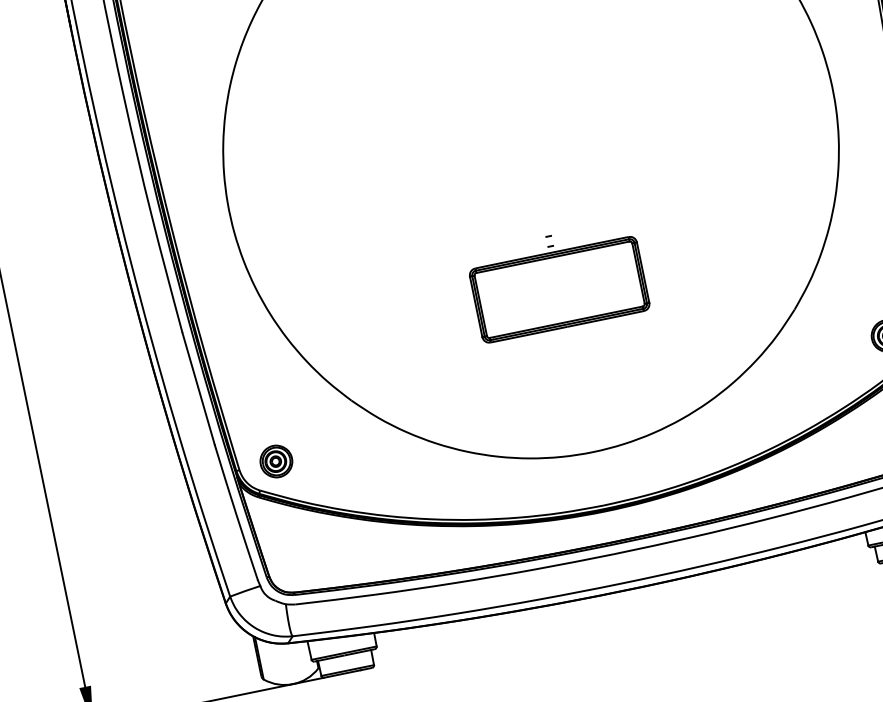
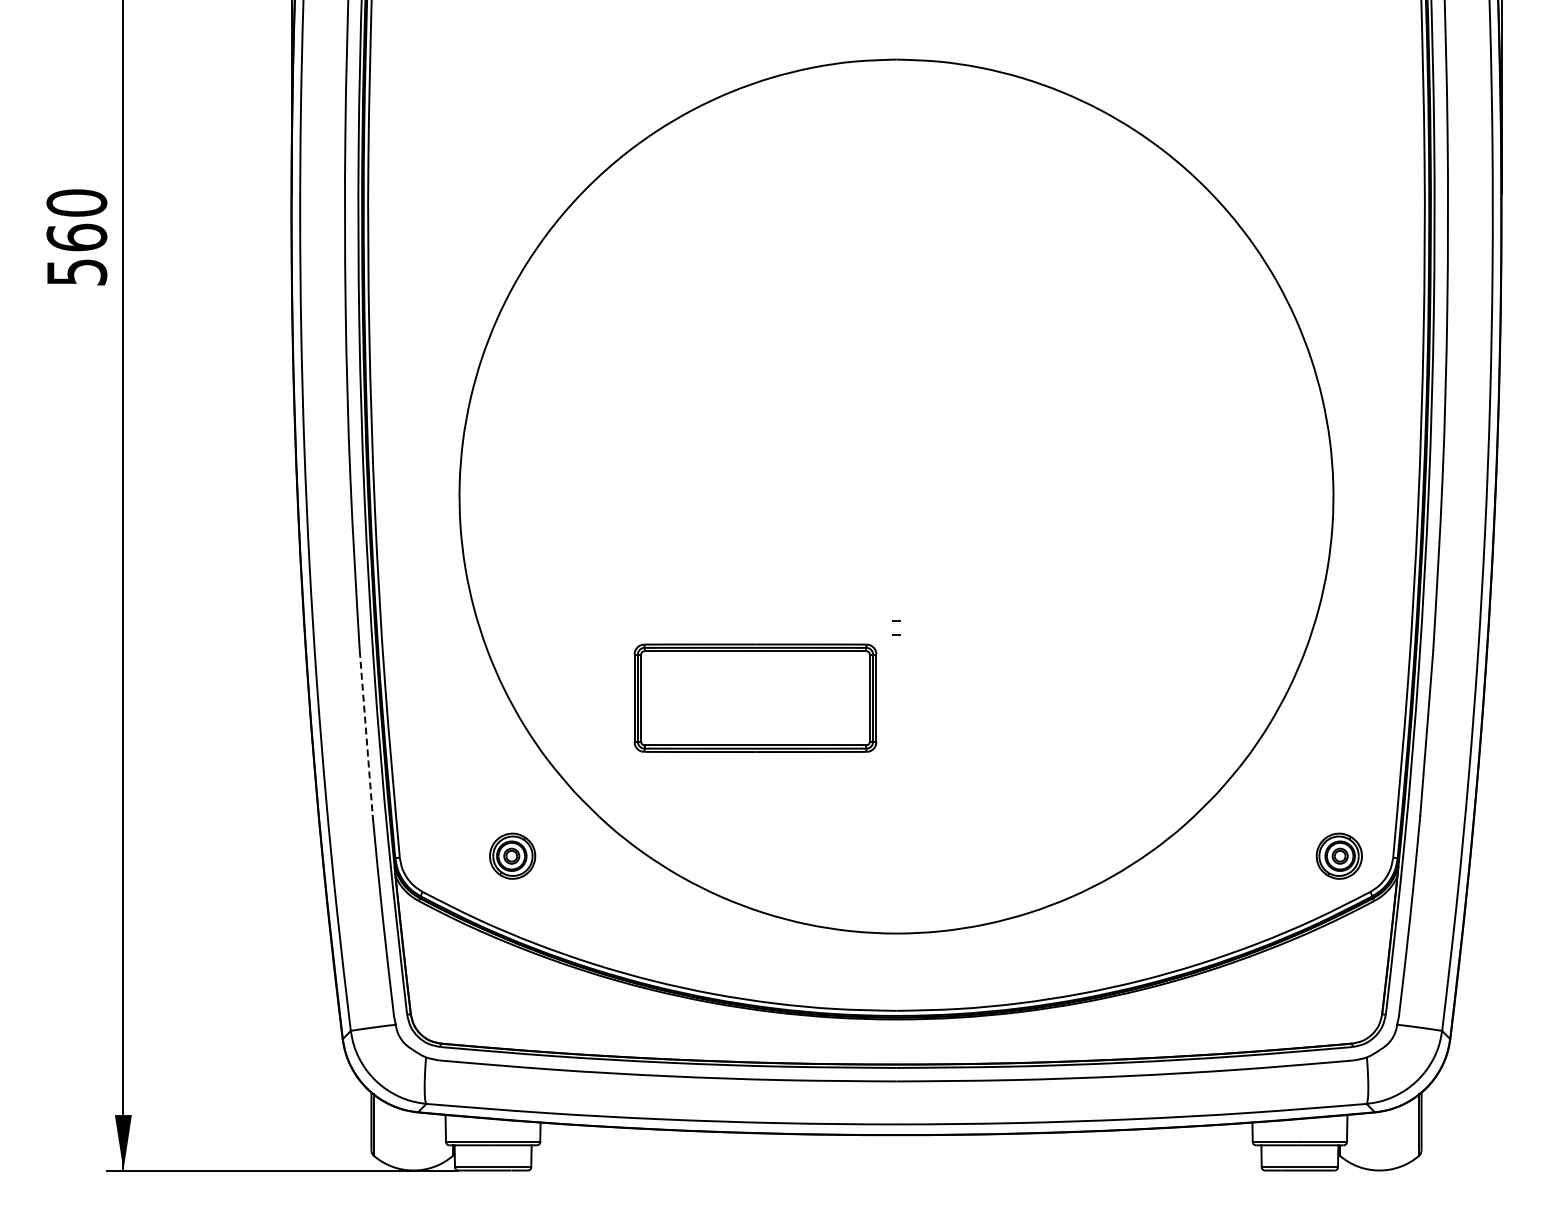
part: (559, 289) -> (755, 697), moved
line: (198, 389) -> (366, 733), solid -> dashed
part: (276, 461) -> (512, 855), moved

